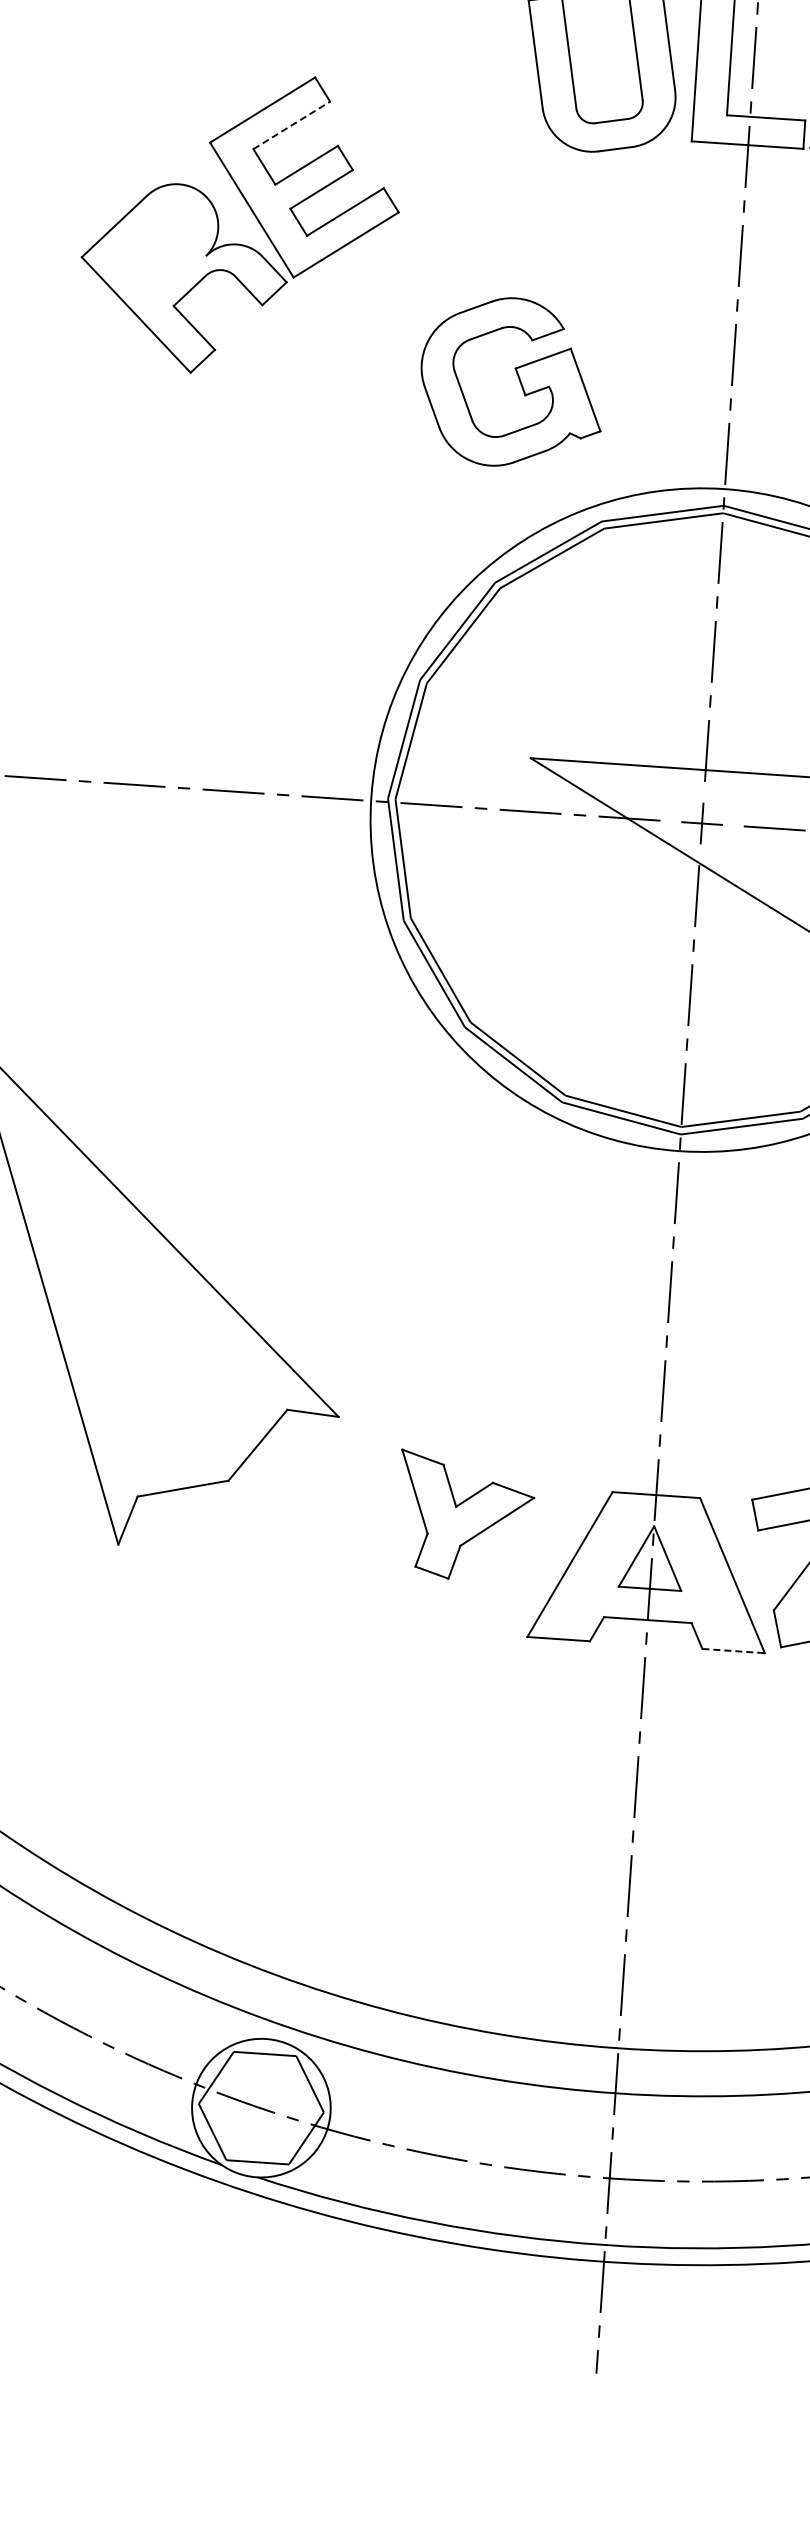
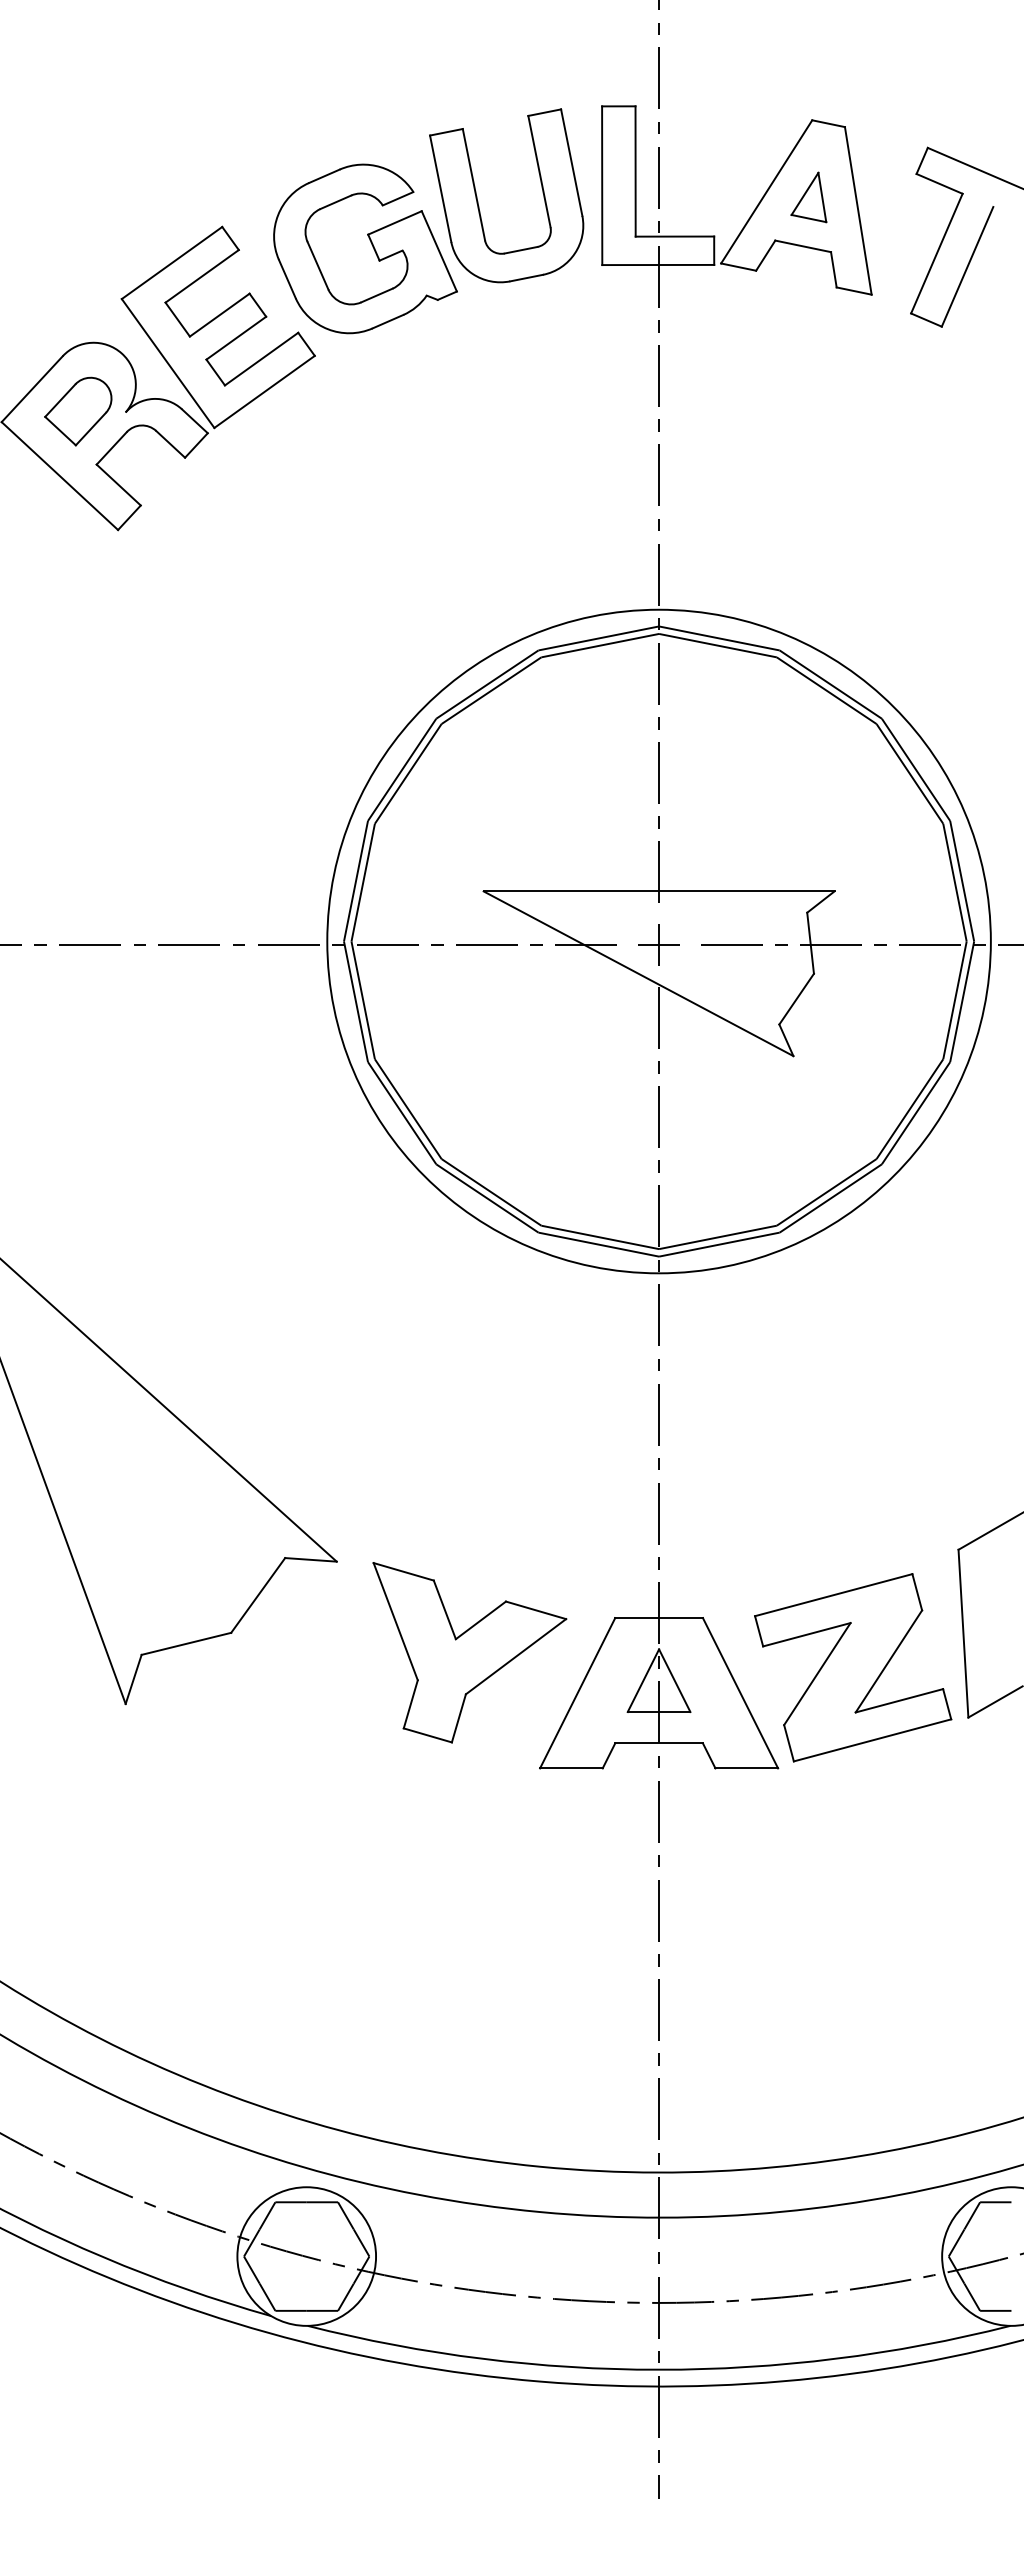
line: (292, 125) -> (202, 276), dashed -> solid
part: (159, 251) -> (78, 411), added
part: (519, 381) -> (372, 247), moved
part: (464, 1516) -> (469, 1652), size x1.43
line: (734, 1651) -> (747, 1768), dashed -> solid

